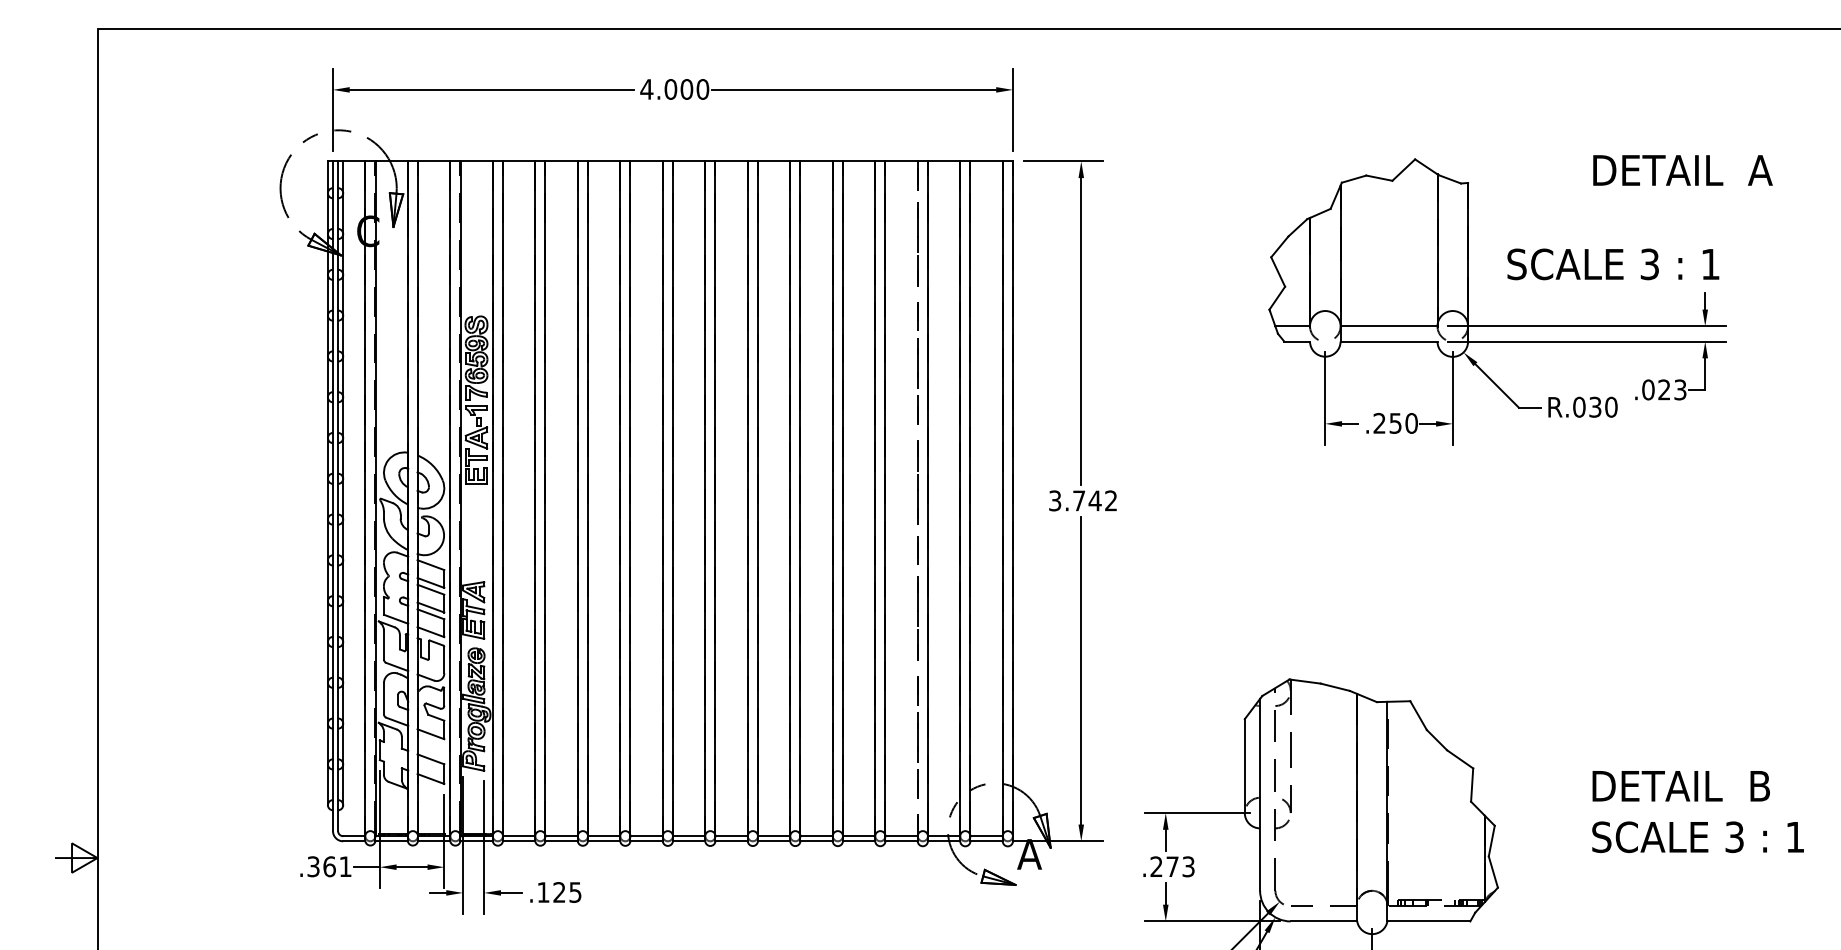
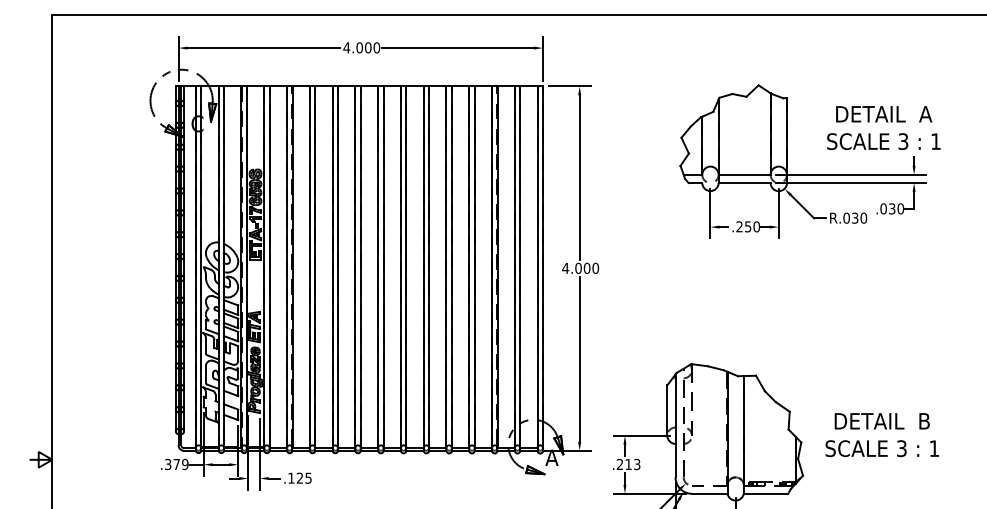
text: (1683, 170) -> (884, 114), moved
text: (1612, 264) -> (883, 141), moved
text: (1672, 389) -> (896, 208), .023 -> .030
line: (918, 495) -> (492, 265), dashed -> solid
text: (1082, 499) -> (580, 267), 3.742 -> 4.000
text: (1679, 786) -> (881, 421), moved
text: (1696, 836) -> (881, 448), moved
text: (336, 866) -> (180, 464), .361 -> .379
text: (1172, 866) -> (628, 464), .273 -> .213

